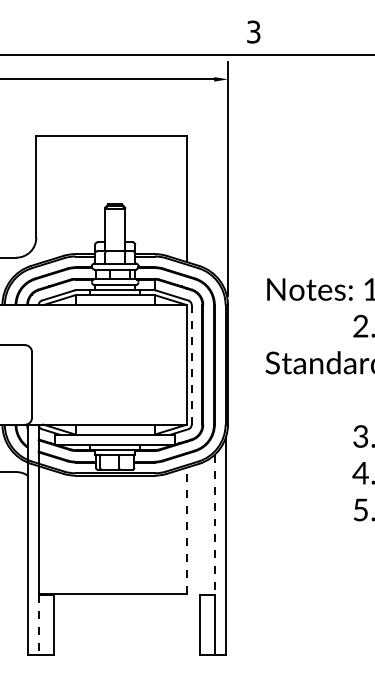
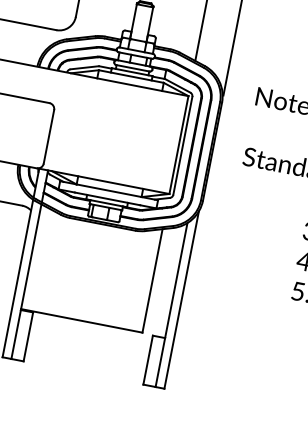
line: (191, 364) -> (182, 145), dashed -> solid
line: (214, 525) -> (175, 280), dashed -> solid
line: (186, 530) -> (152, 280), dashed -> solid
line: (38, 625) -> (15, 334), dashed -> solid

